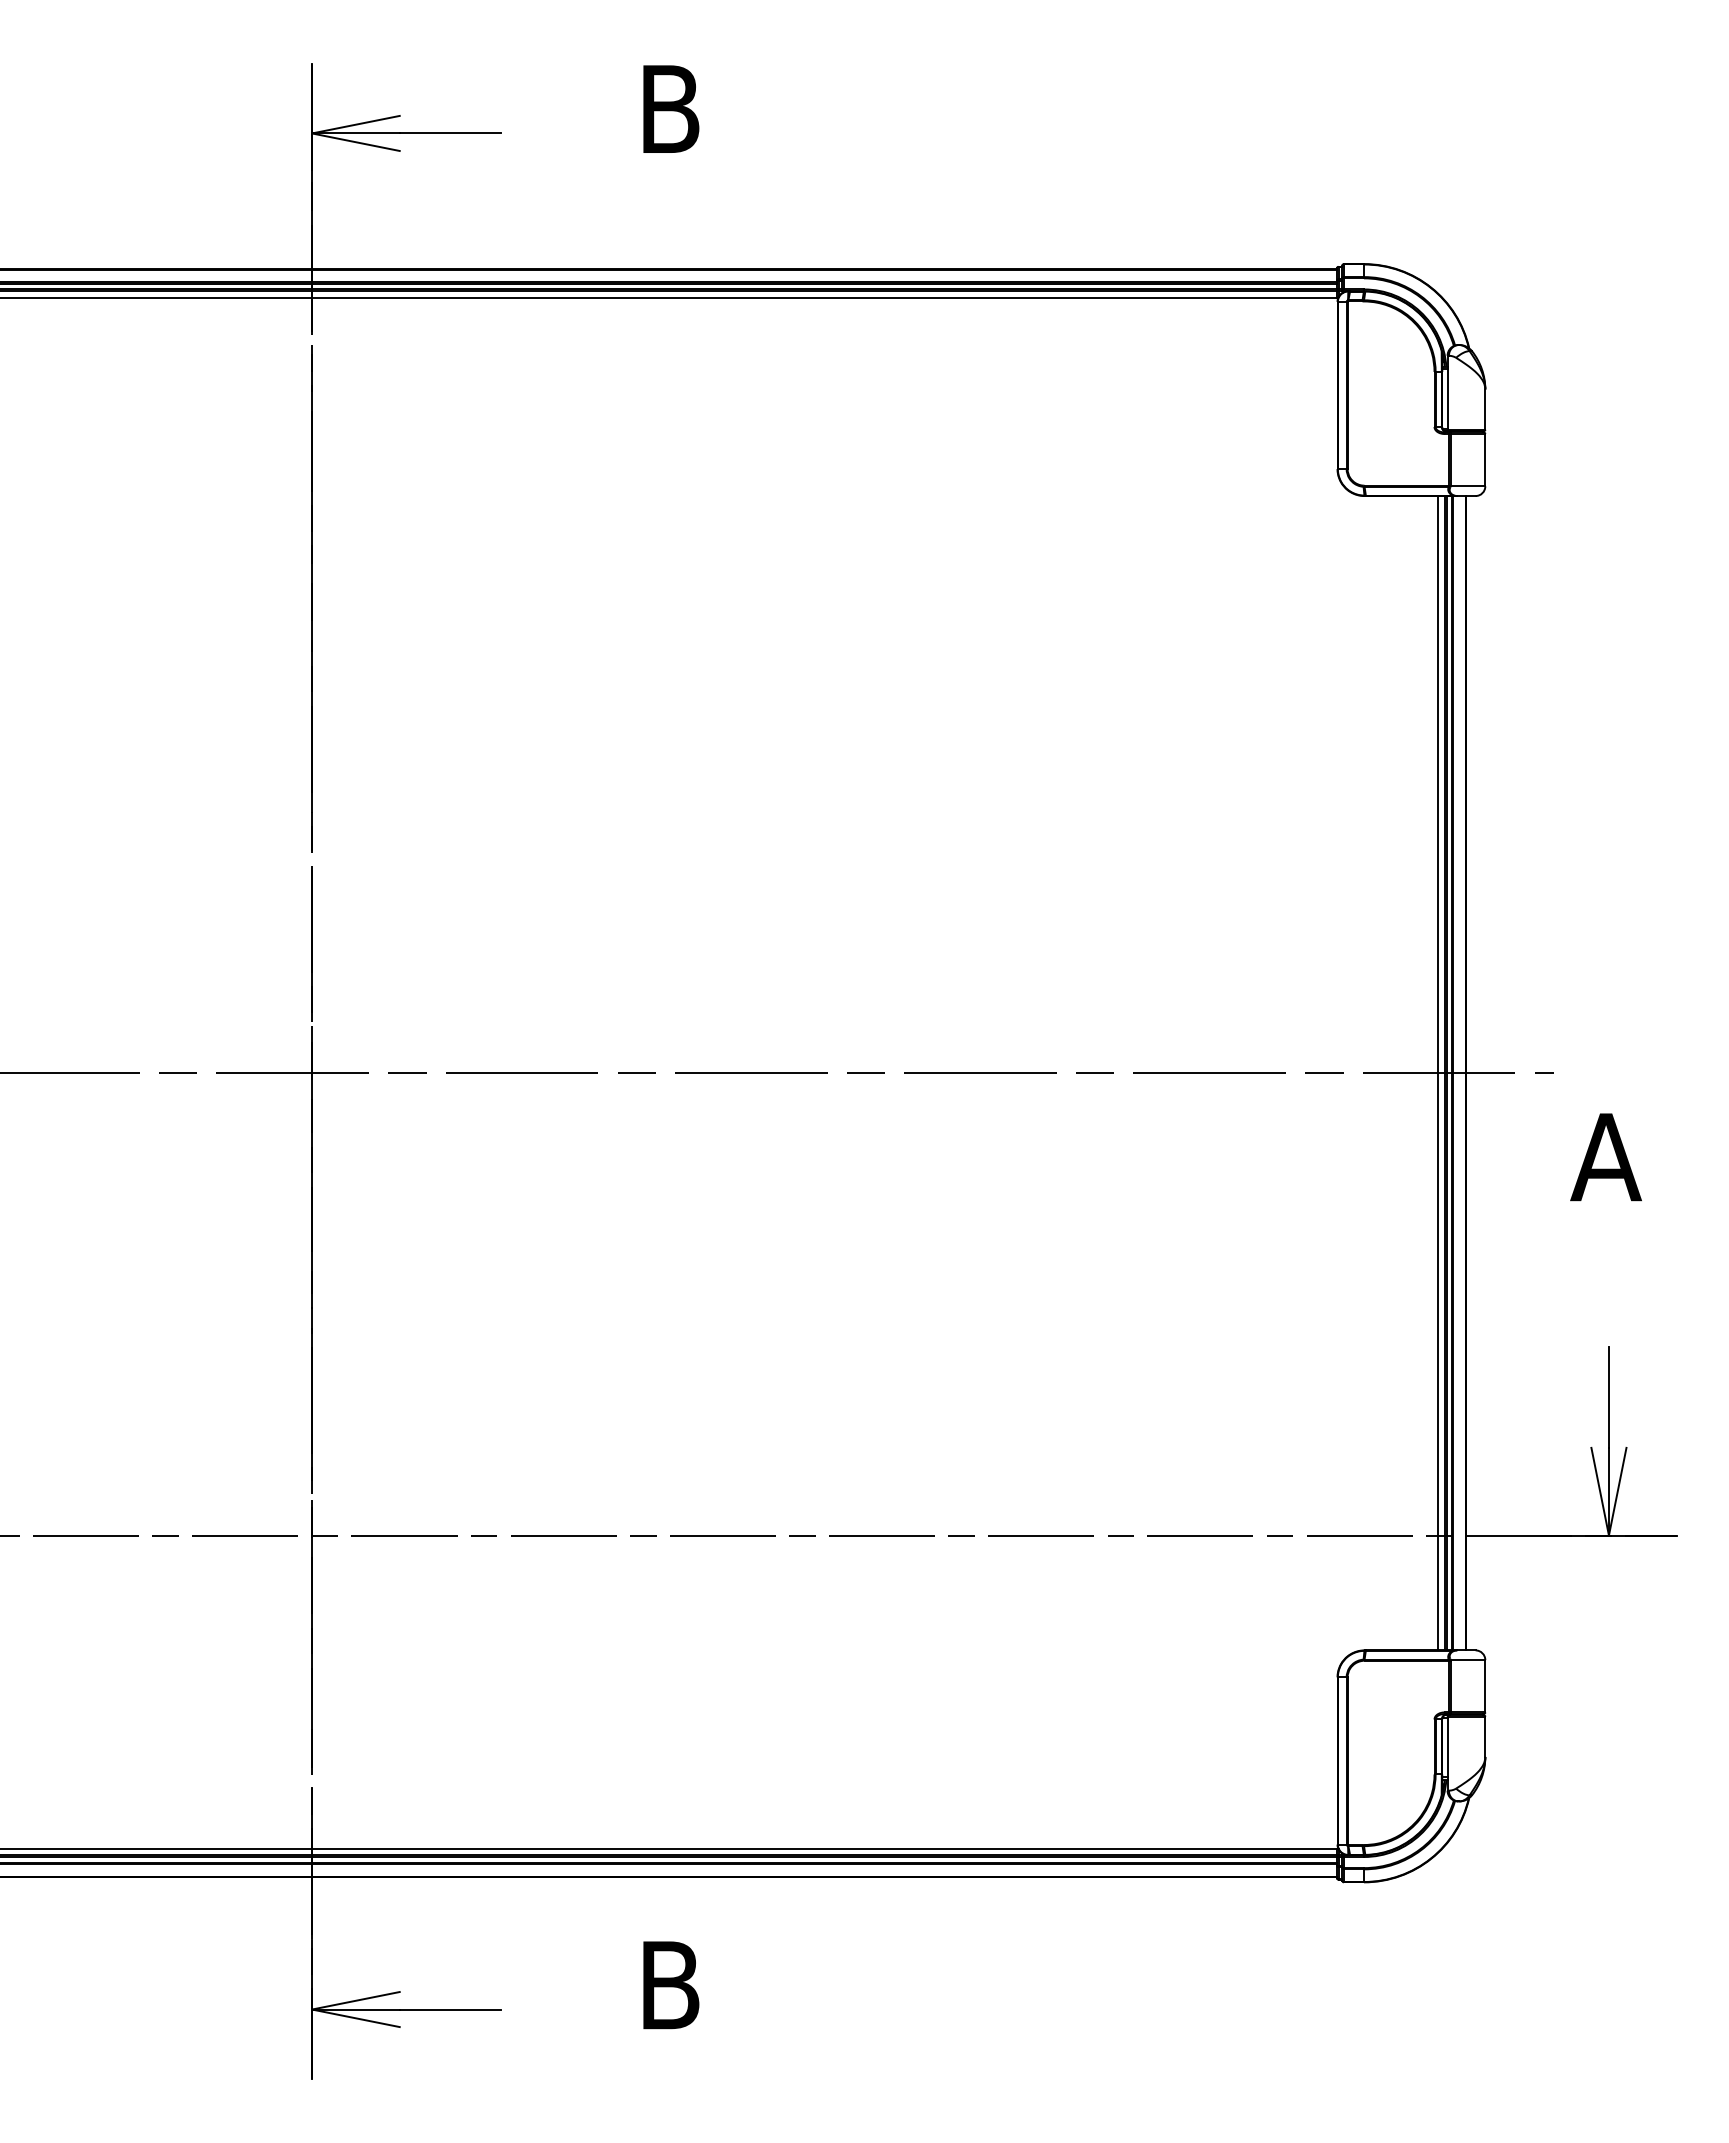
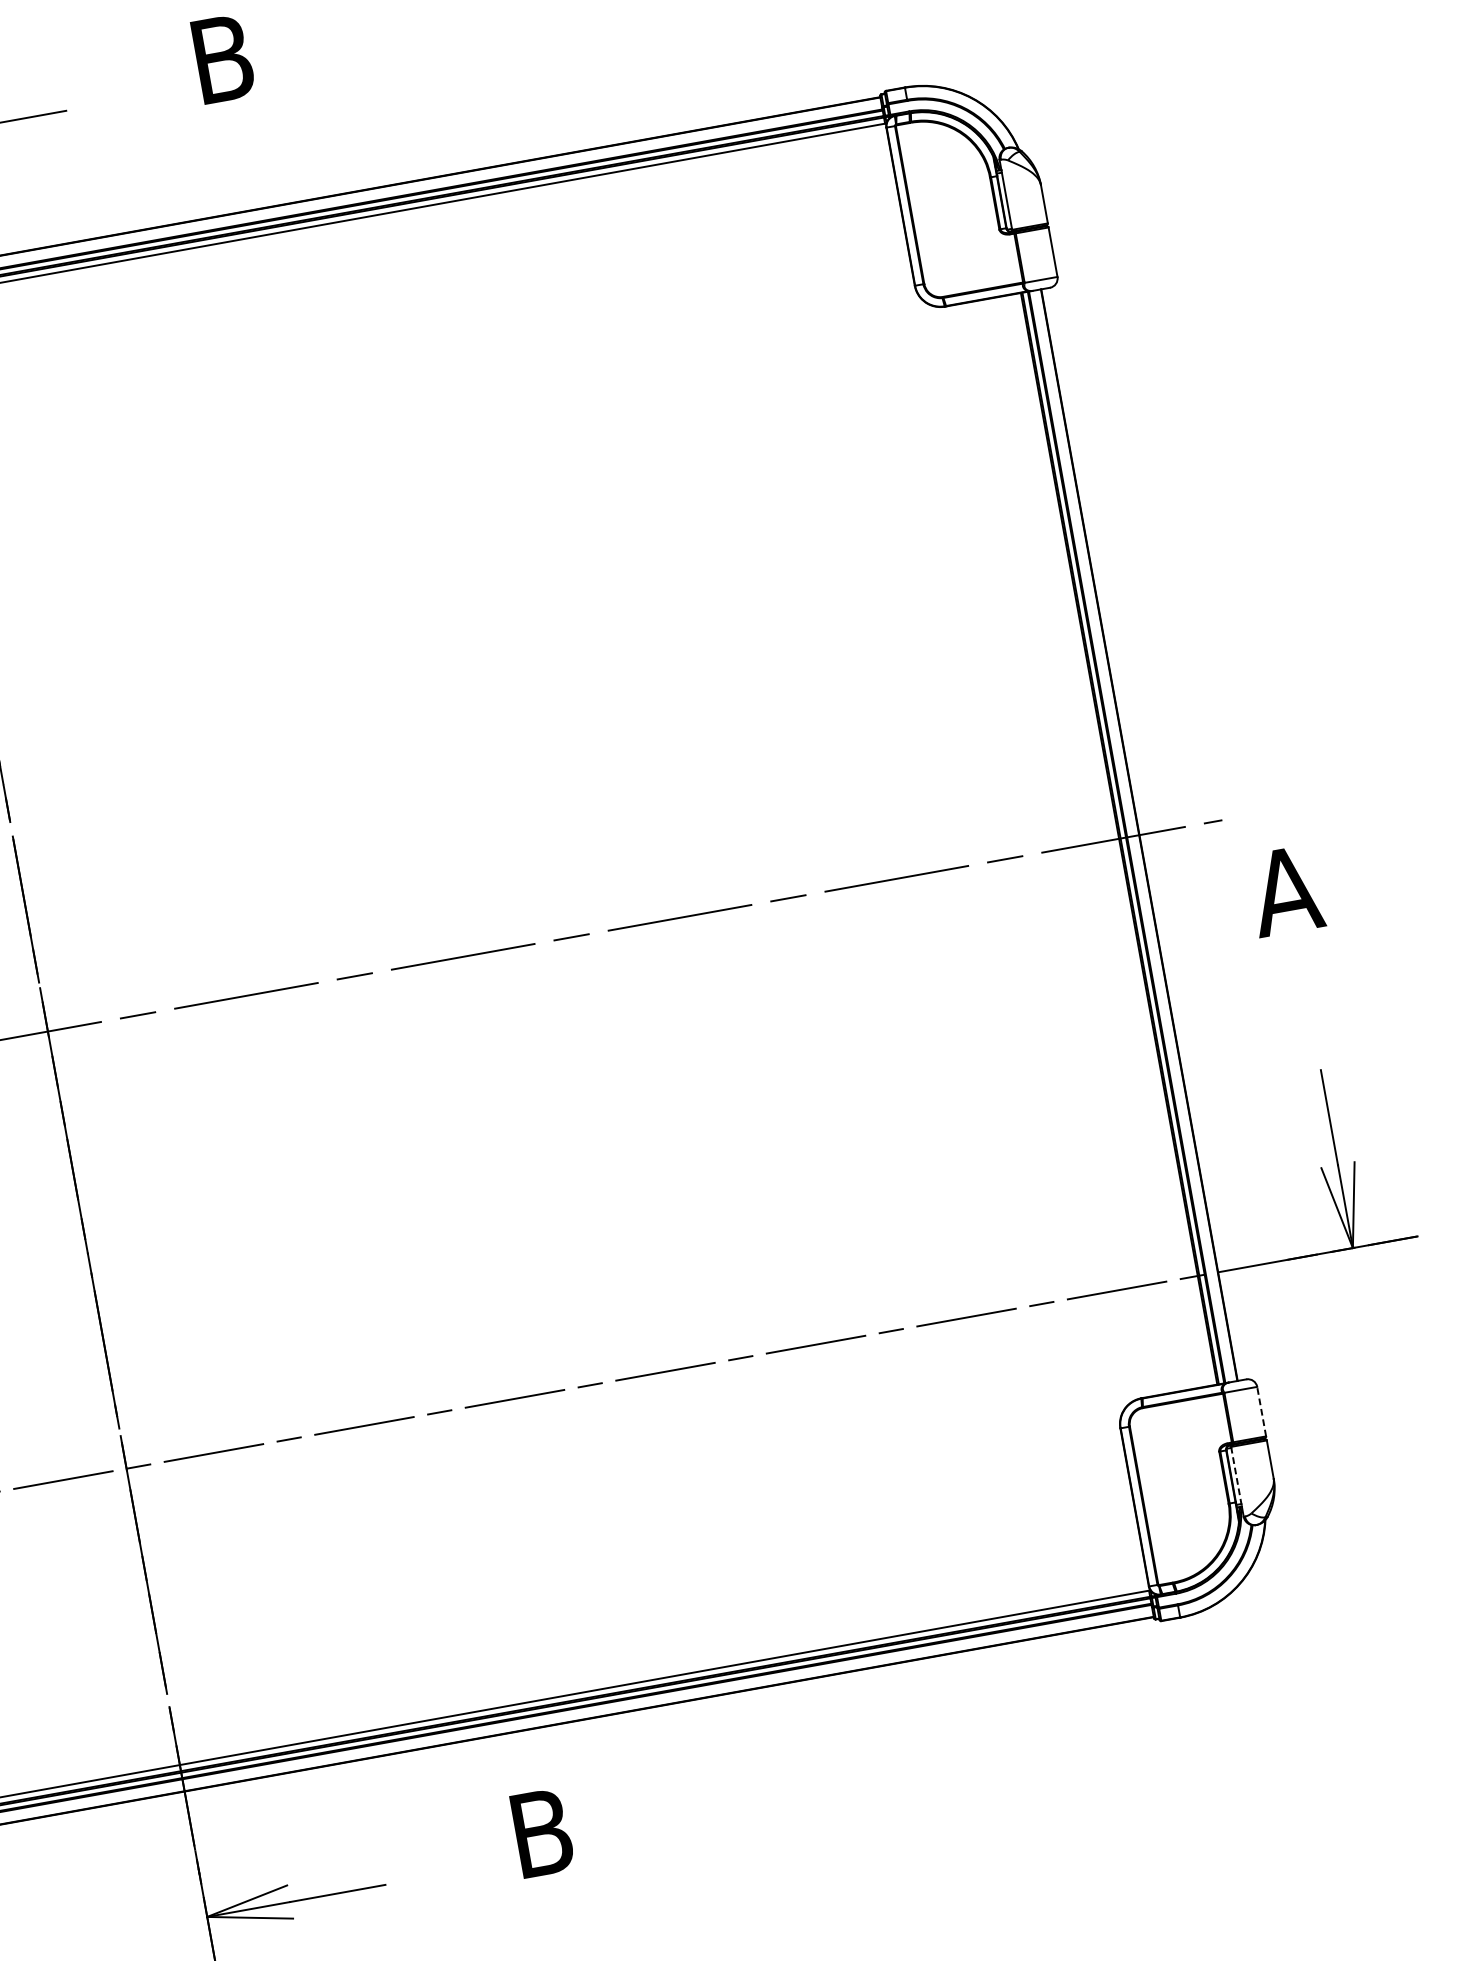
line: (1438, 1073) -> (1113, 840), removed
line: (1485, 1685) -> (1261, 1410), solid -> dashed
line: (1447, 1748) -> (1236, 1476), solid -> dashed

